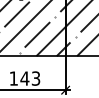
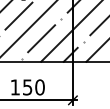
text: (30, 78) -> (33, 87), 143 -> 150

